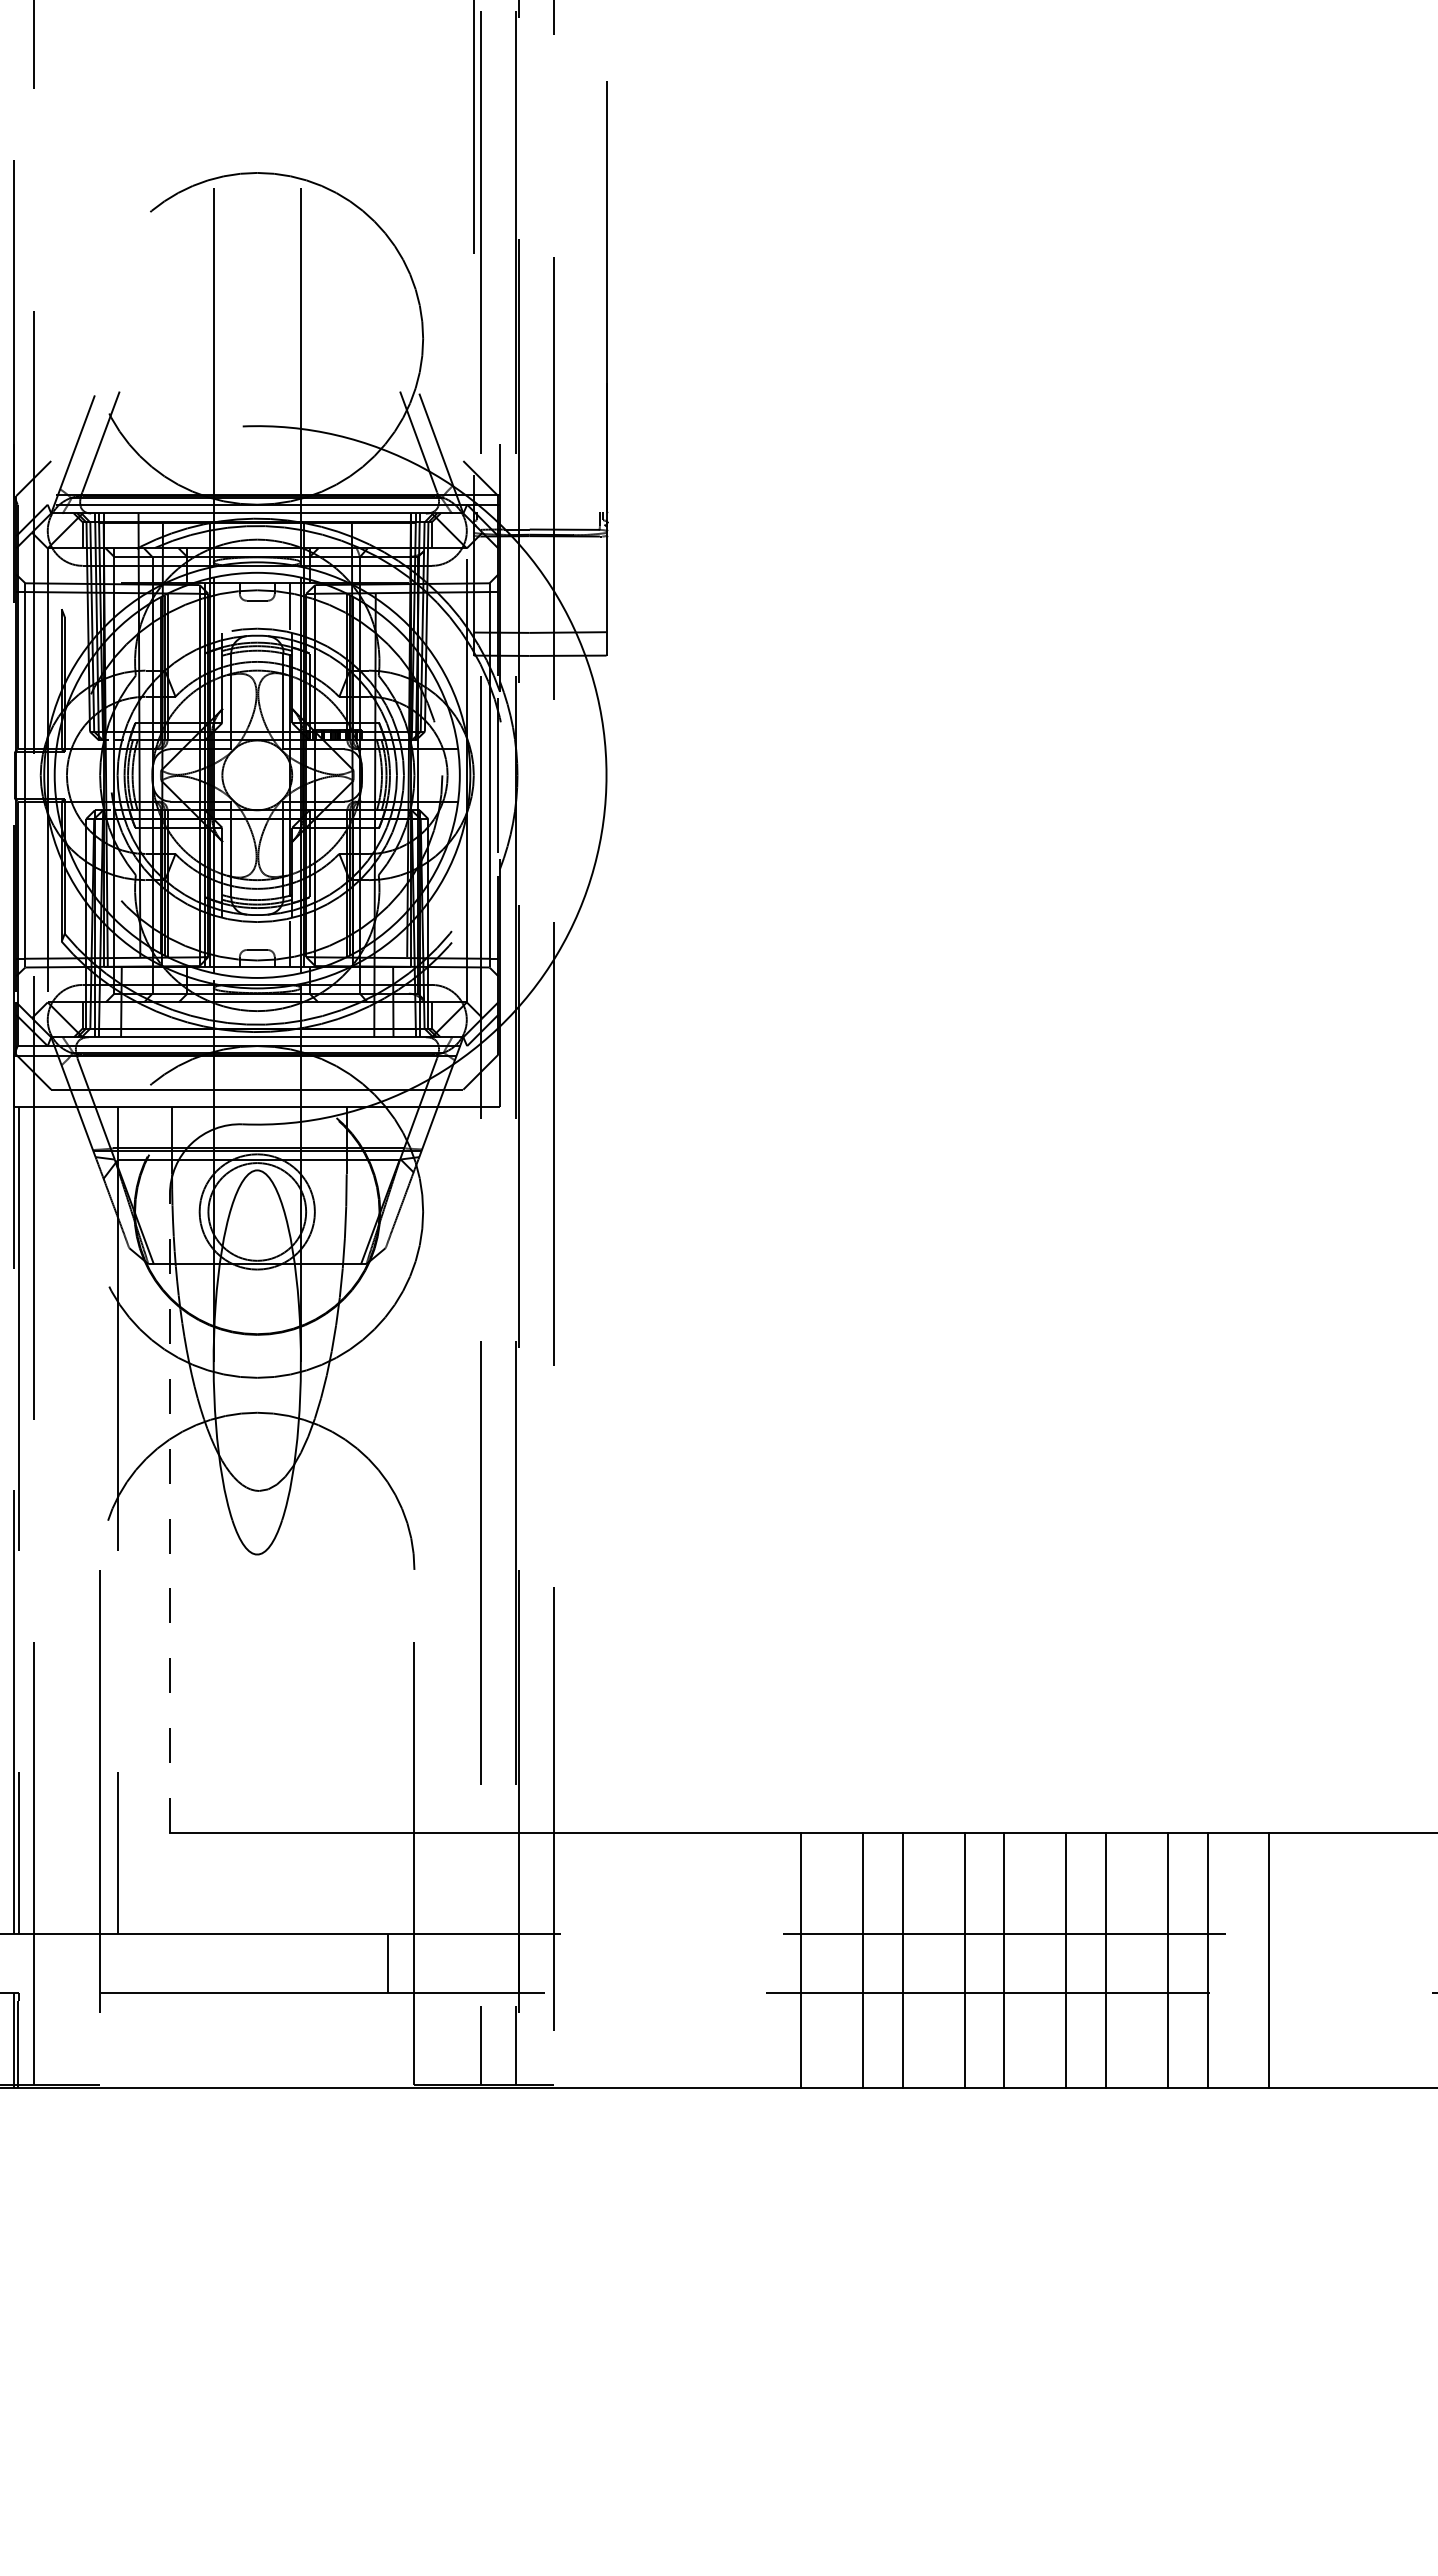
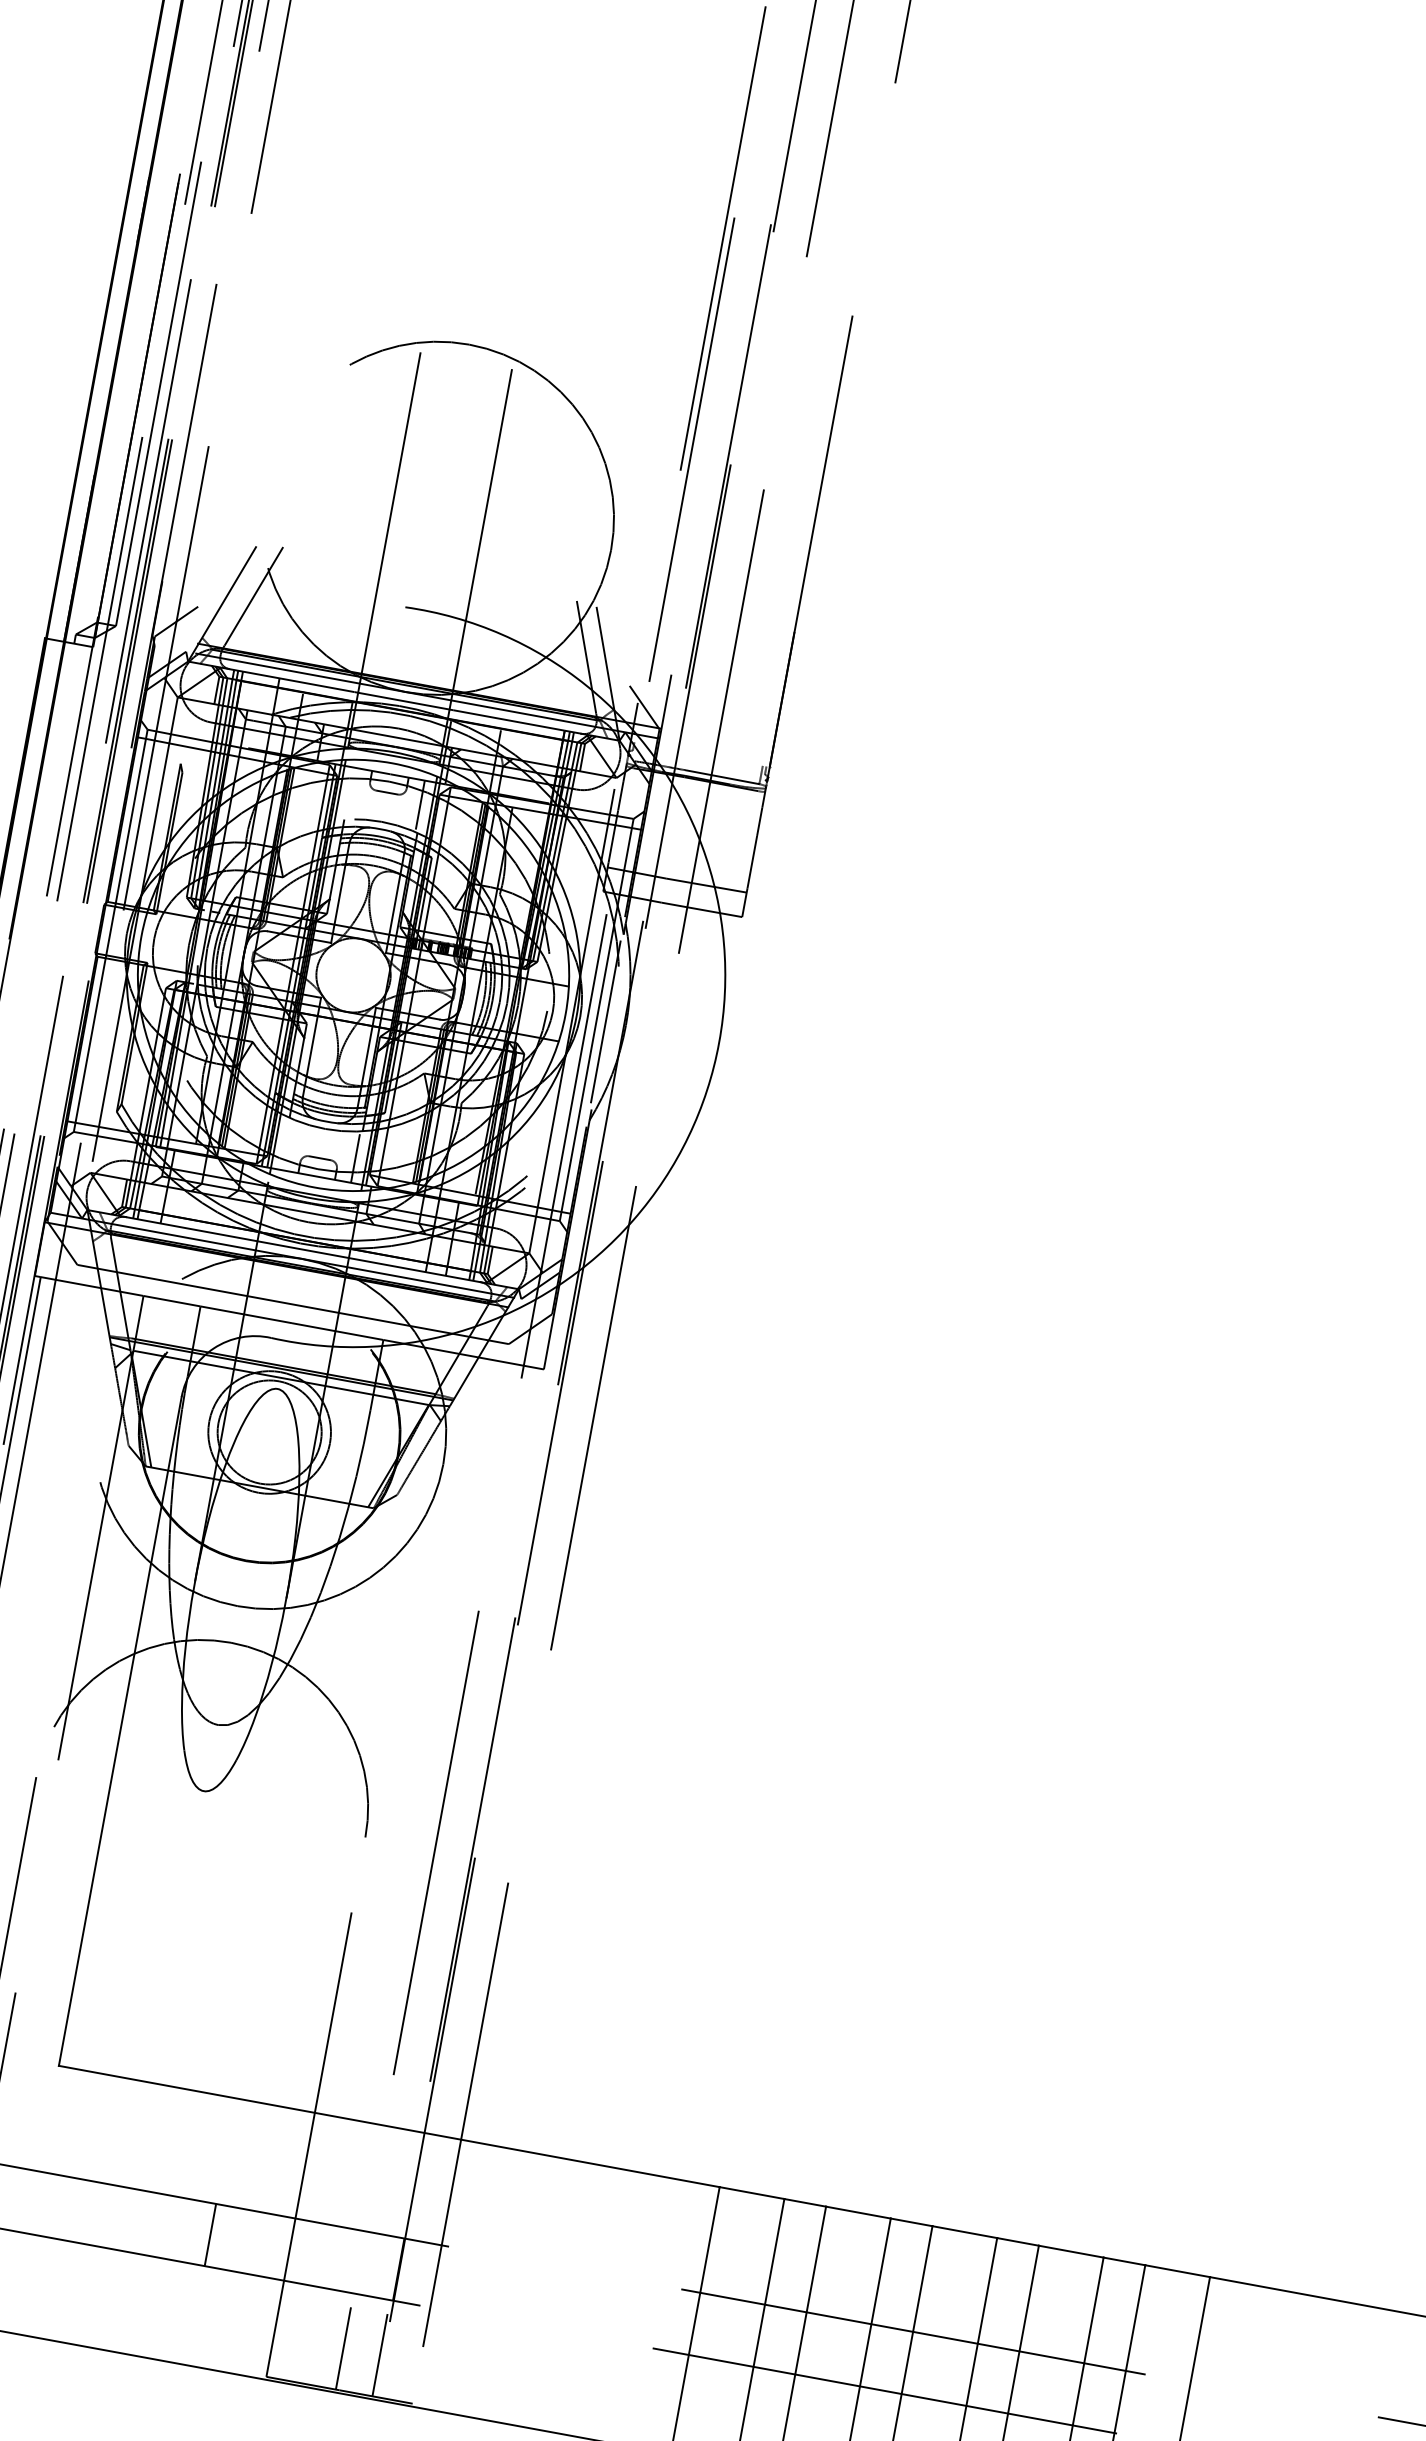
line: (169, 1513) -> (119, 1731), dashed -> solid
line: (387, 1963) -> (210, 2234), moved

